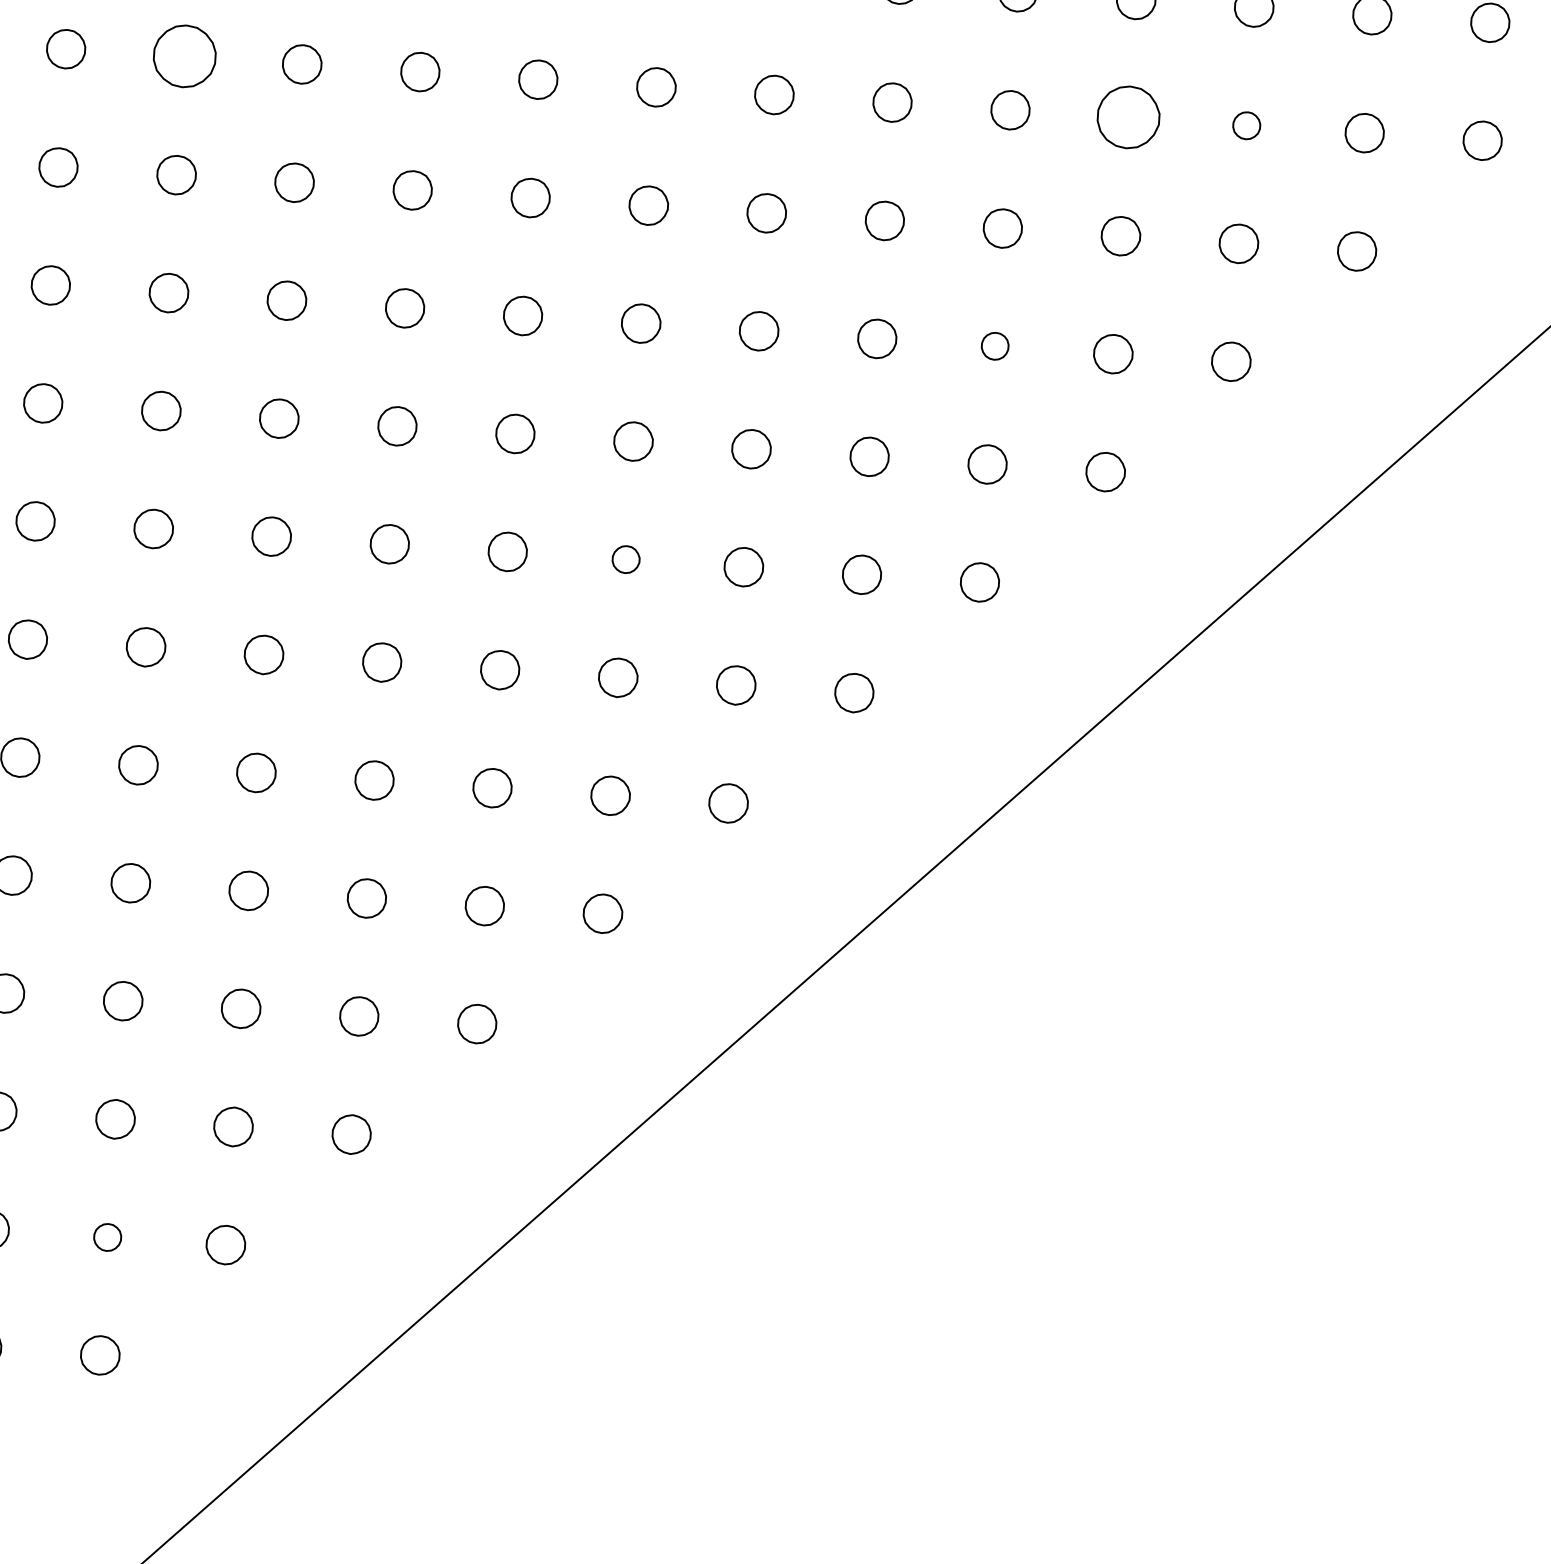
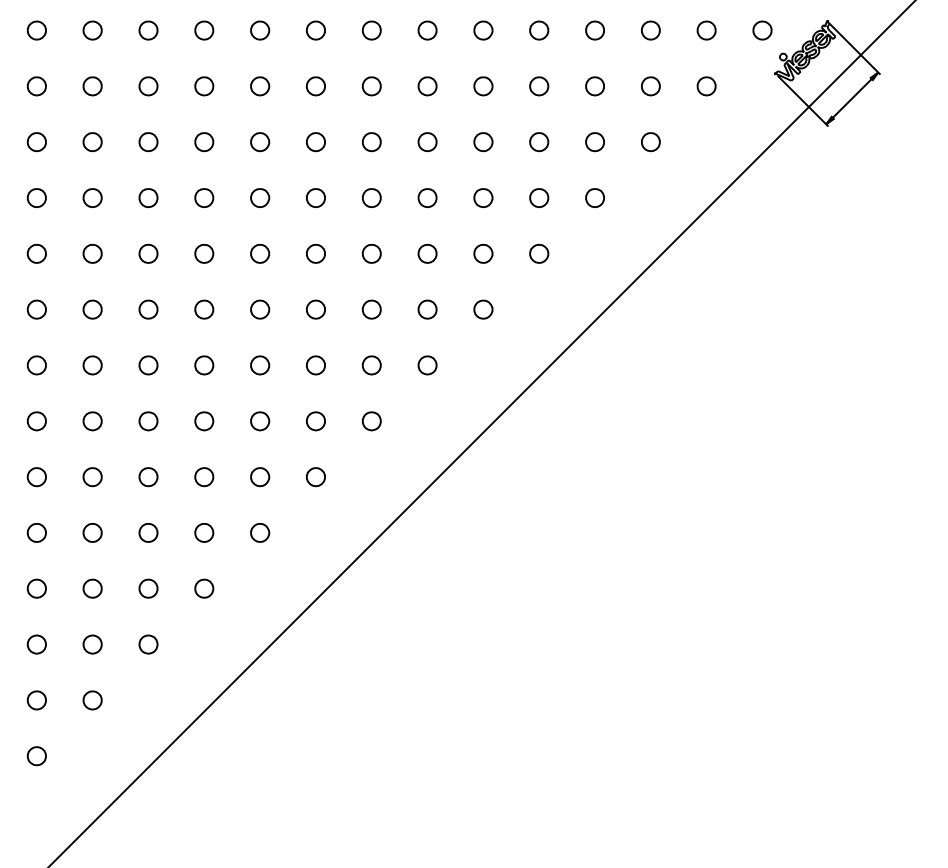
part: (183, 57) -> (36, 142), size x0.62
part: (1128, 118) -> (483, 142), size x0.62
part: (1247, 126) -> (539, 142), size x1.43
part: (995, 345) -> (427, 253), size x1.43
part: (626, 559) -> (260, 365), size x1.43
part: (107, 1237) -> (36, 700), size x1.43

